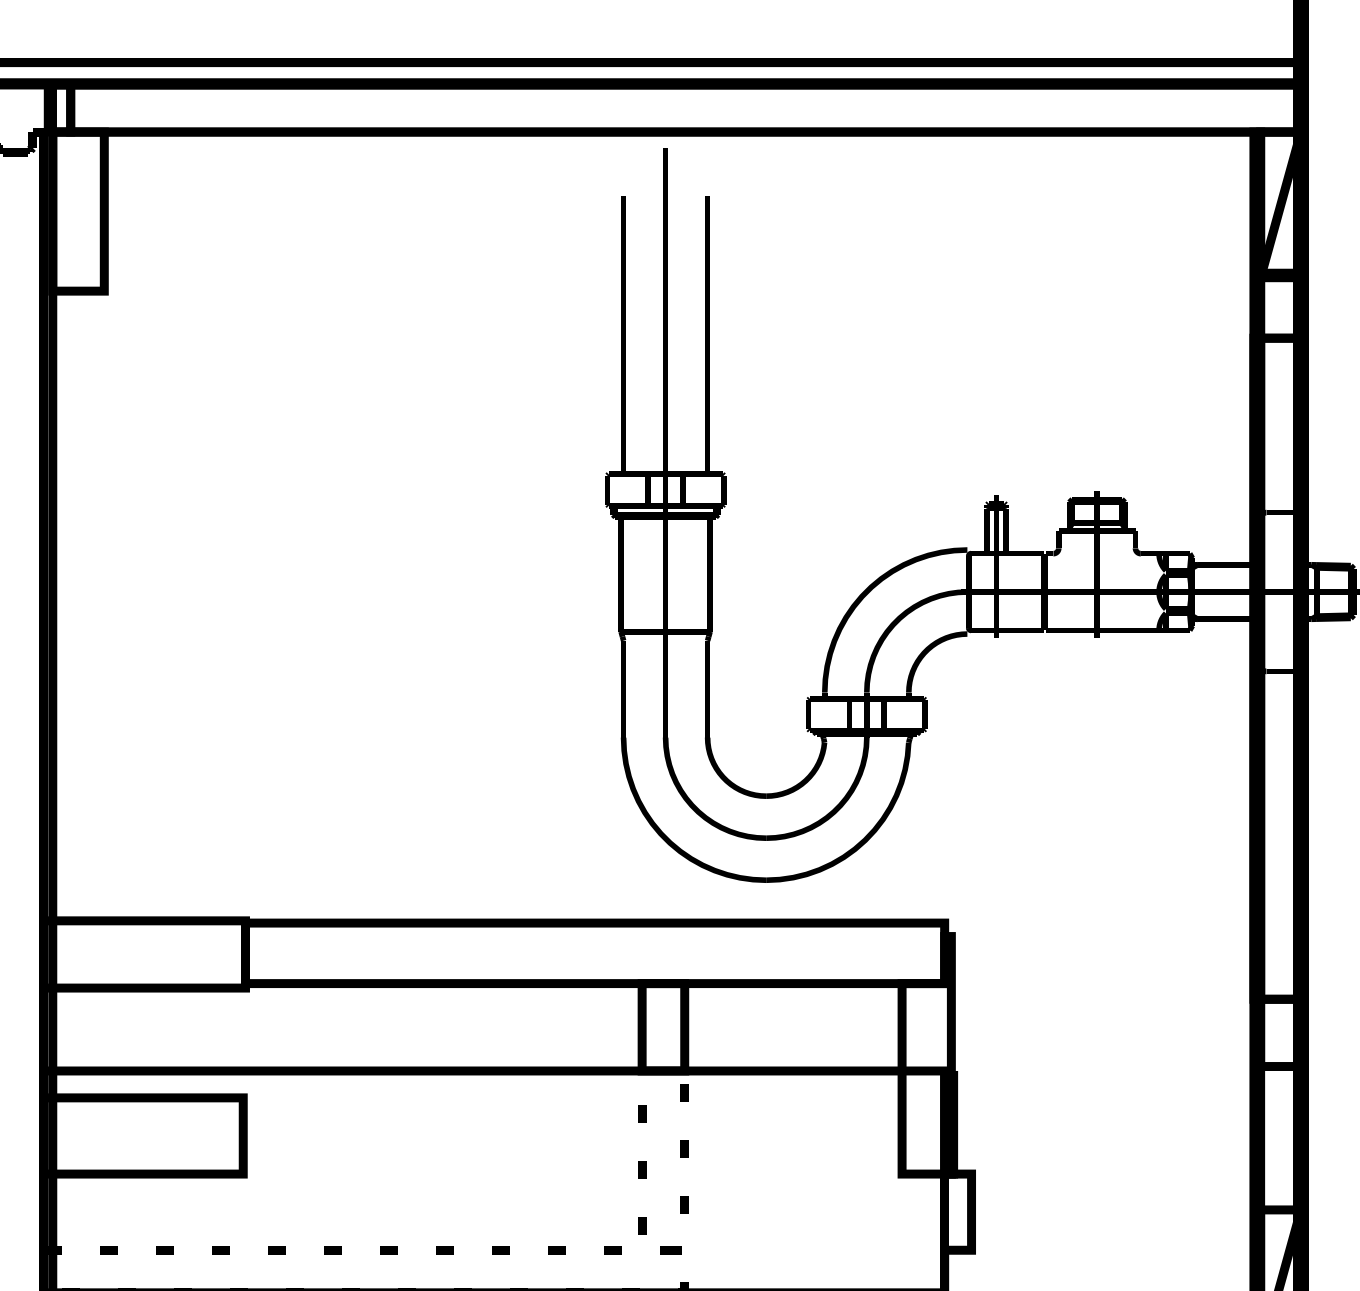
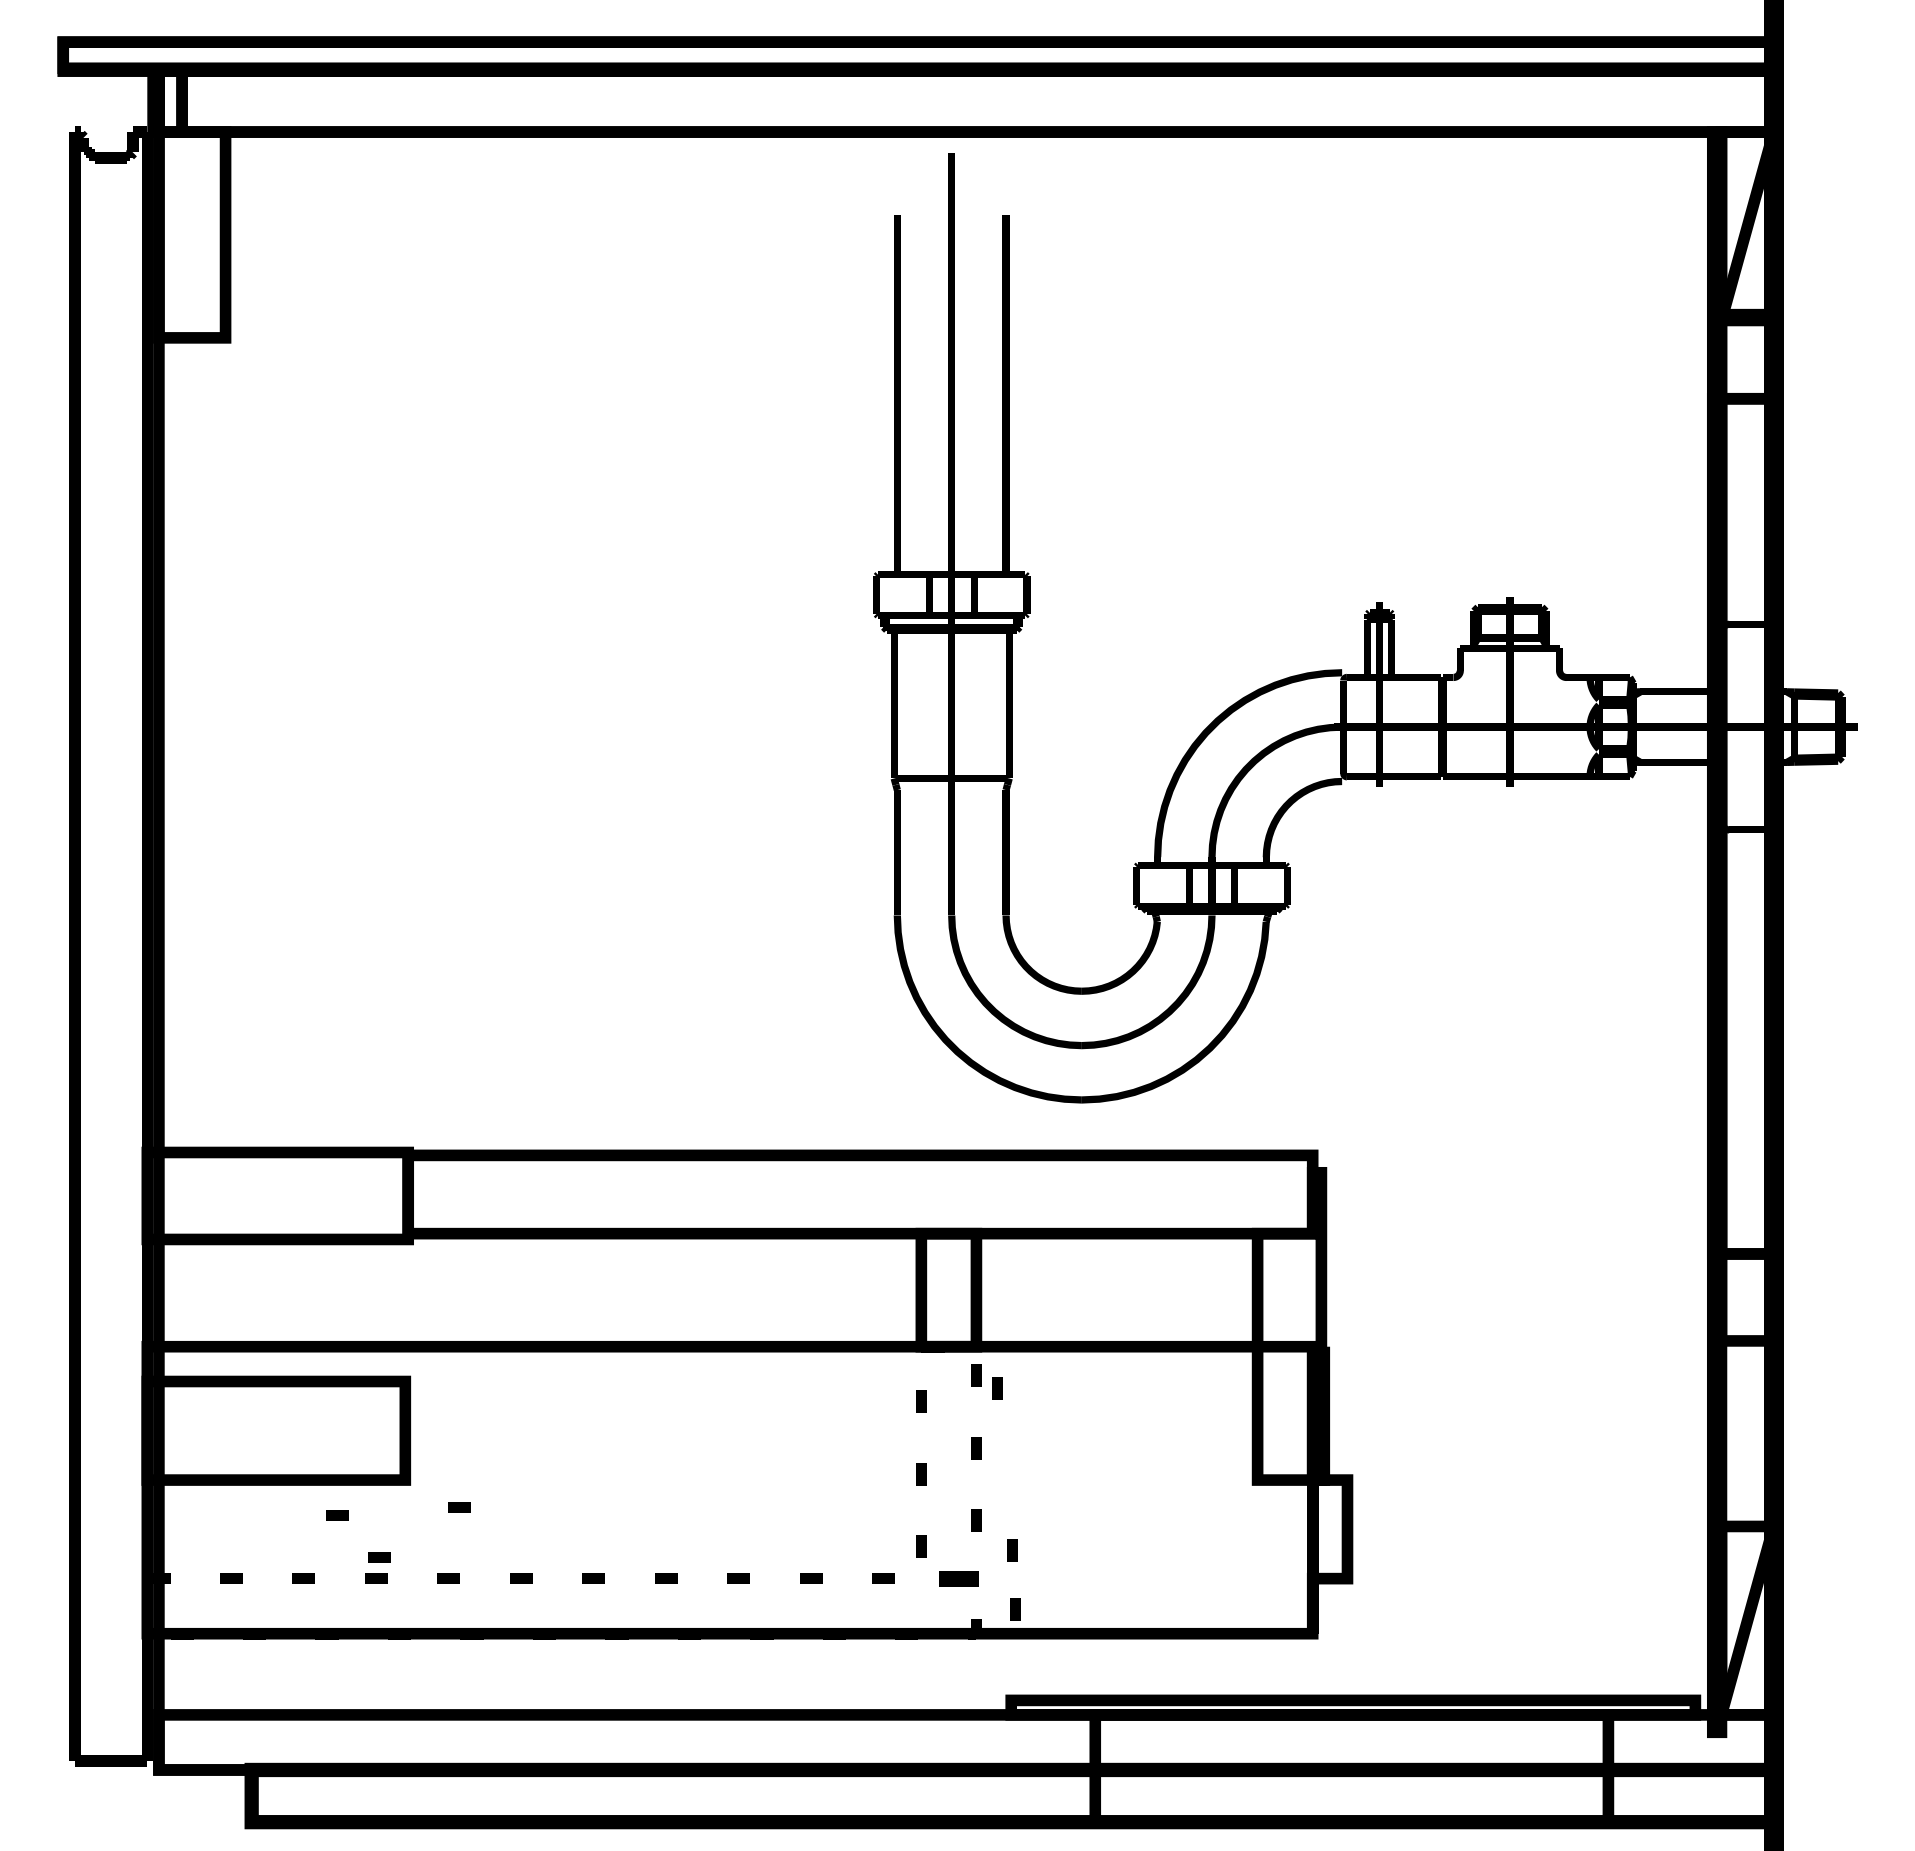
line: (701, 1103) -> (997, 1388), added
line: (285, 1195) -> (459, 1507), added
line: (190, 1201) -> (337, 1515), added
line: (712, 1228) -> (1012, 1550), added
line: (223, 1233) -> (379, 1557), added
part: (671, 1250) -> (959, 1578), size x1.4
line: (714, 1274) -> (1015, 1609), added

